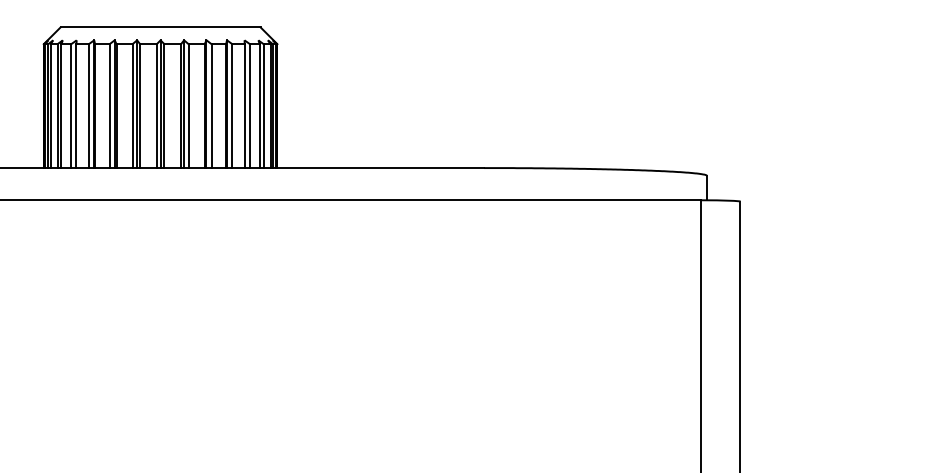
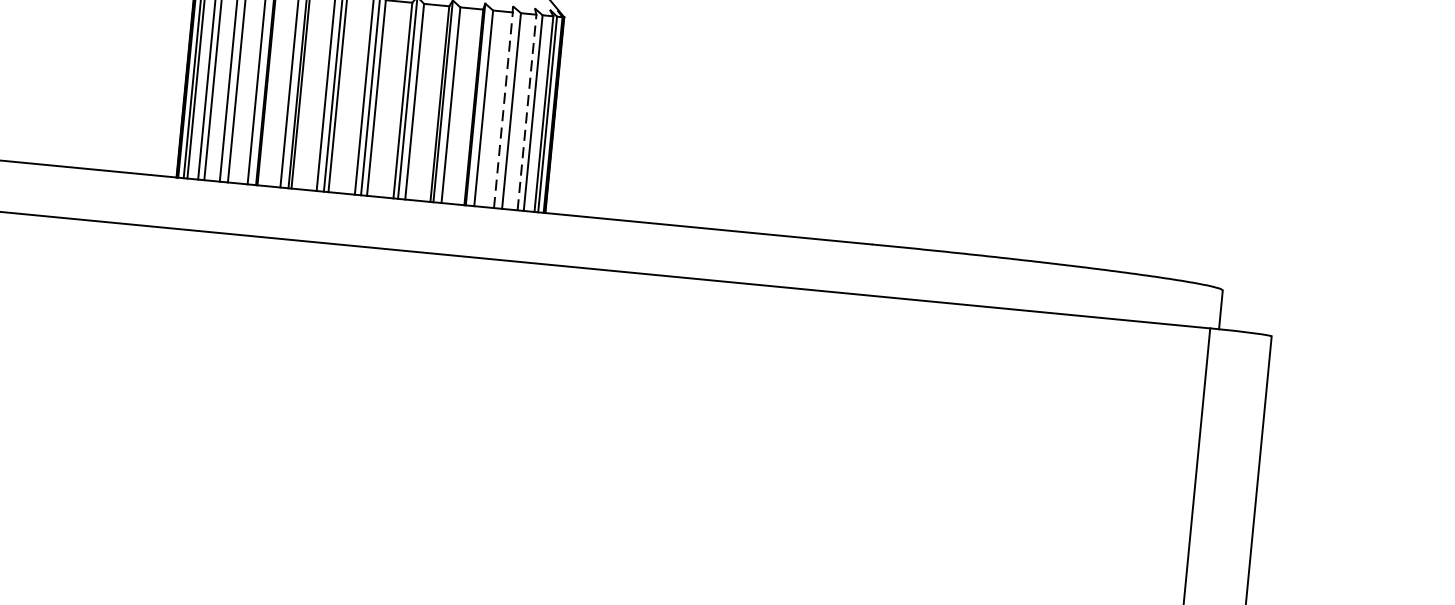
line: (244, 106) -> (502, 110), solid -> dashed
line: (259, 106) -> (526, 113), solid -> dashed

